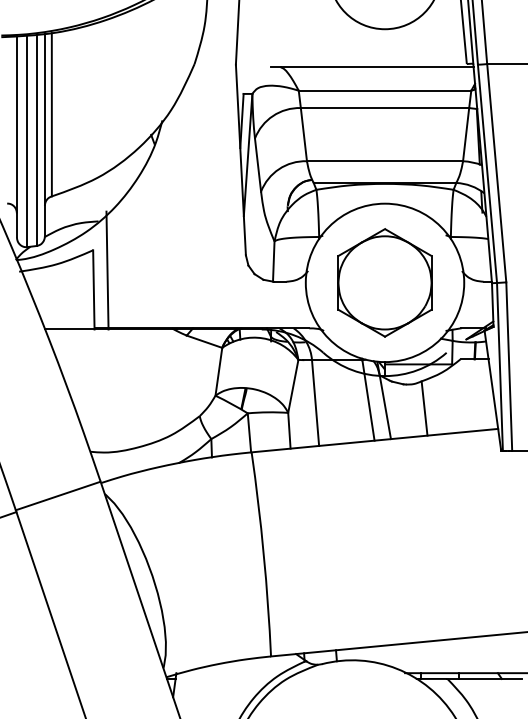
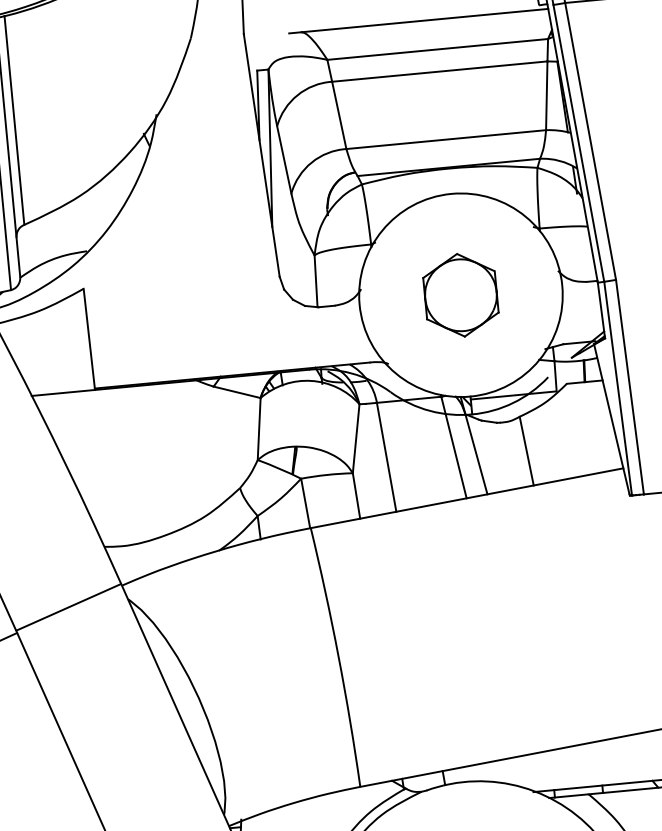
line: (107, 270) -> (104, 312), removed
part: (384, 282) -> (460, 294), size x0.6

